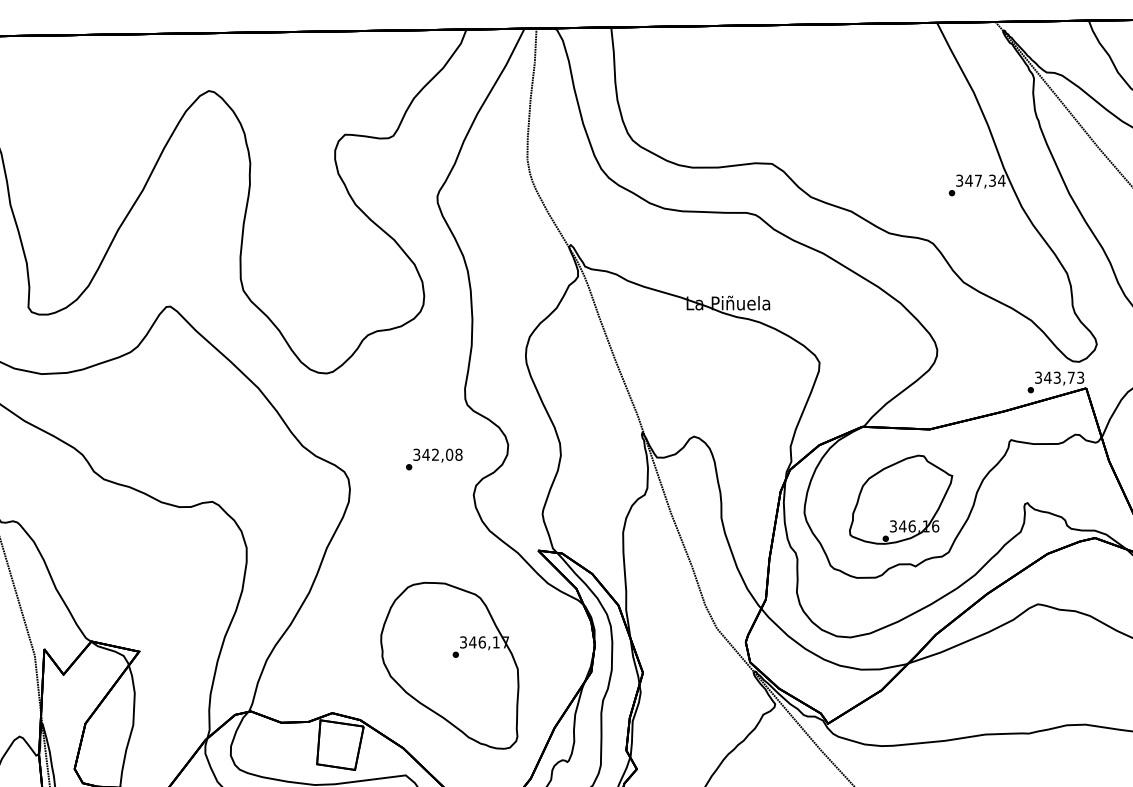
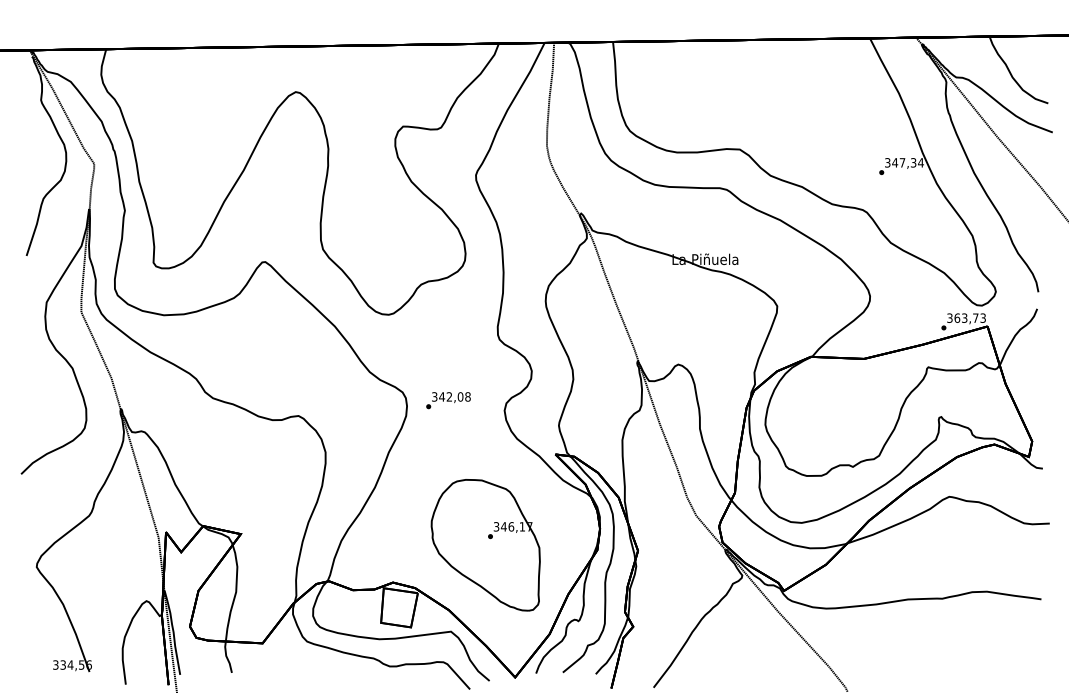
text: (1048, 376) -> (957, 317), 343,73 -> 363,73
text: (434, 459) -> (448, 400), moved
part: (901, 498) -> (841, 413), removed

